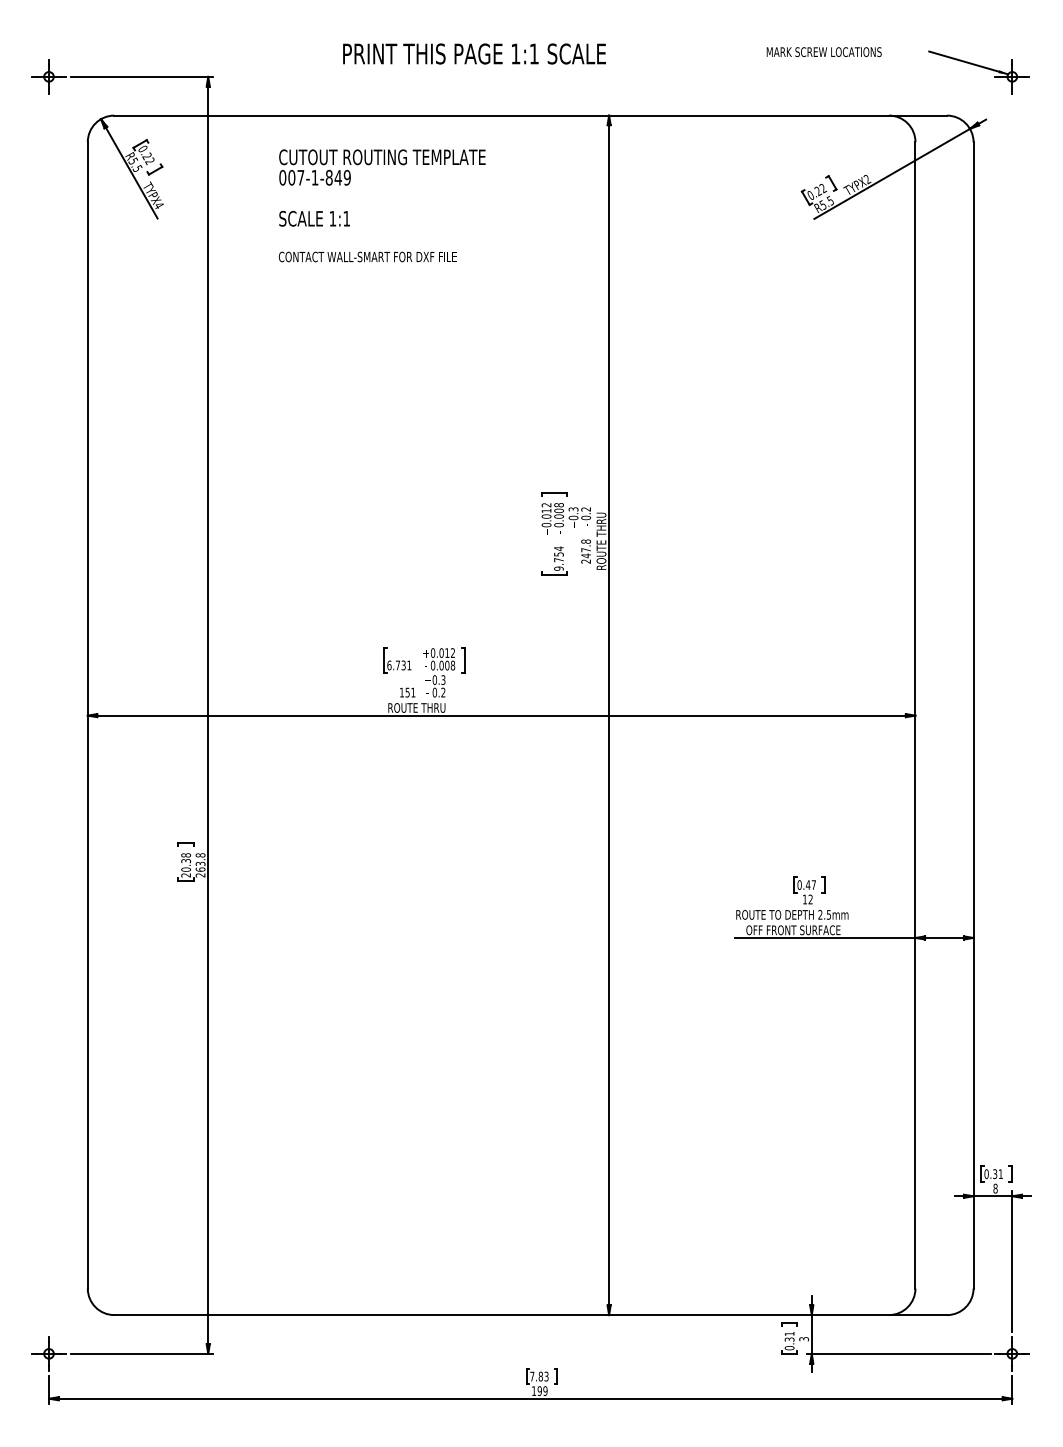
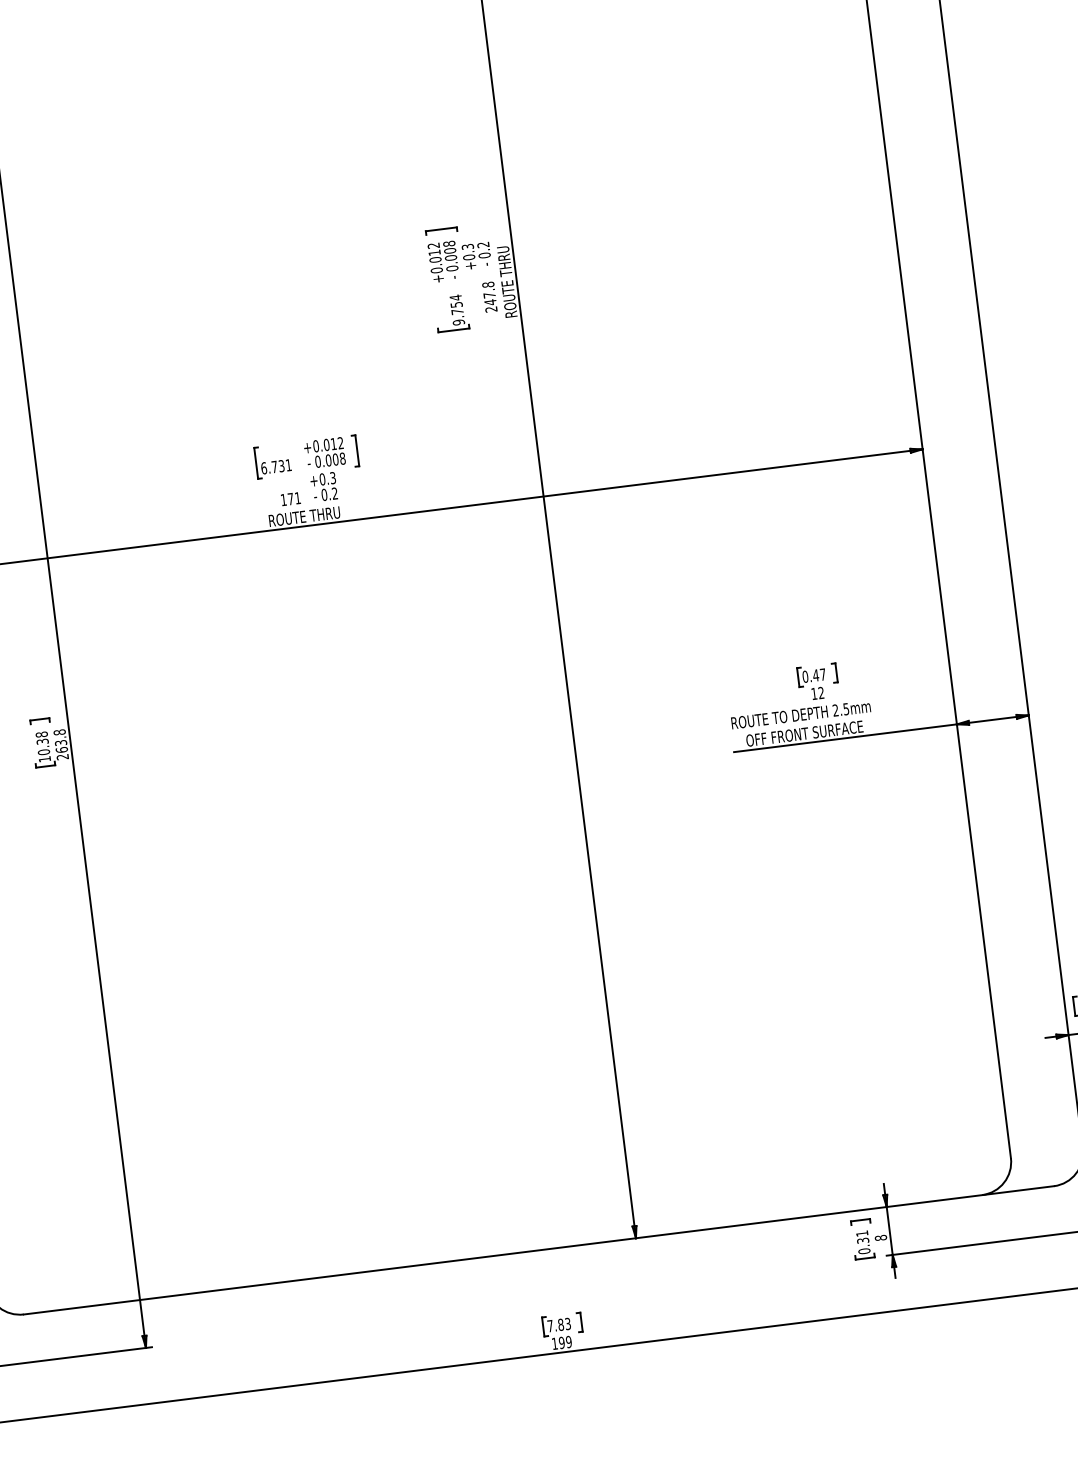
text: (407, 692) -> (290, 498), 151 -> 171
text: (185, 875) -> (44, 759), 20.38 -> 10.38
text: (803, 1339) -> (880, 1238), 3 -> 8

